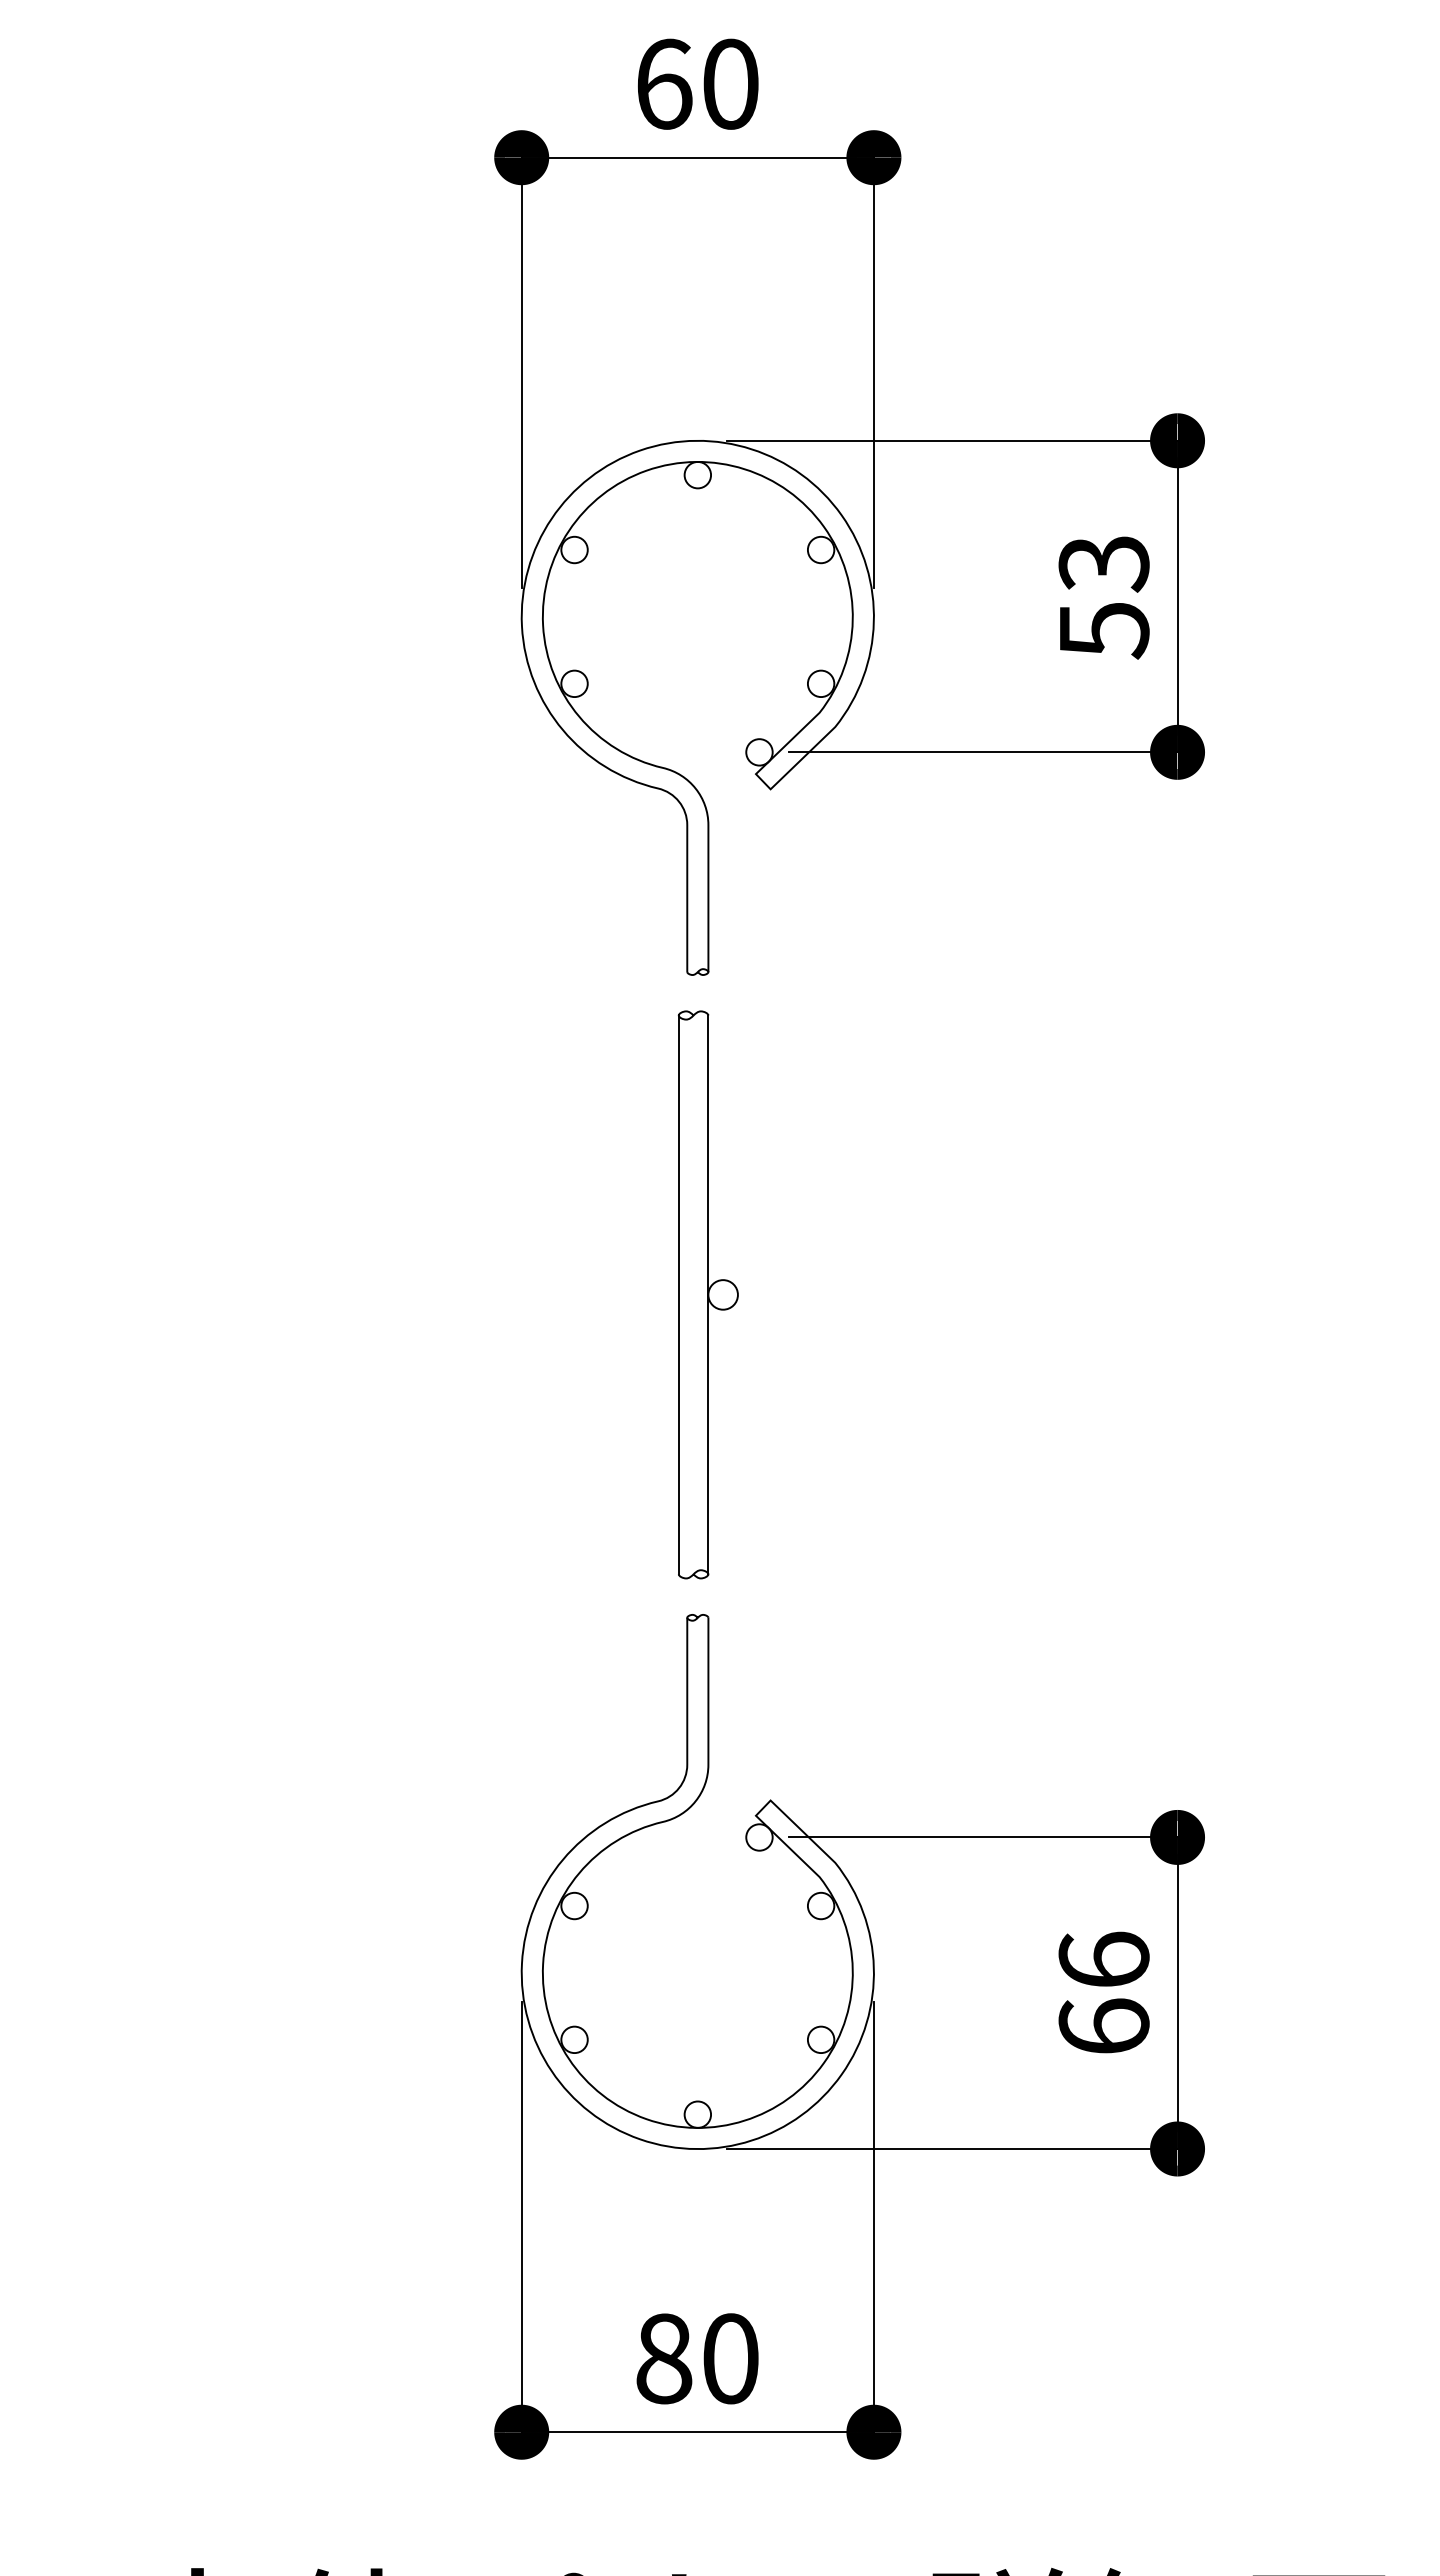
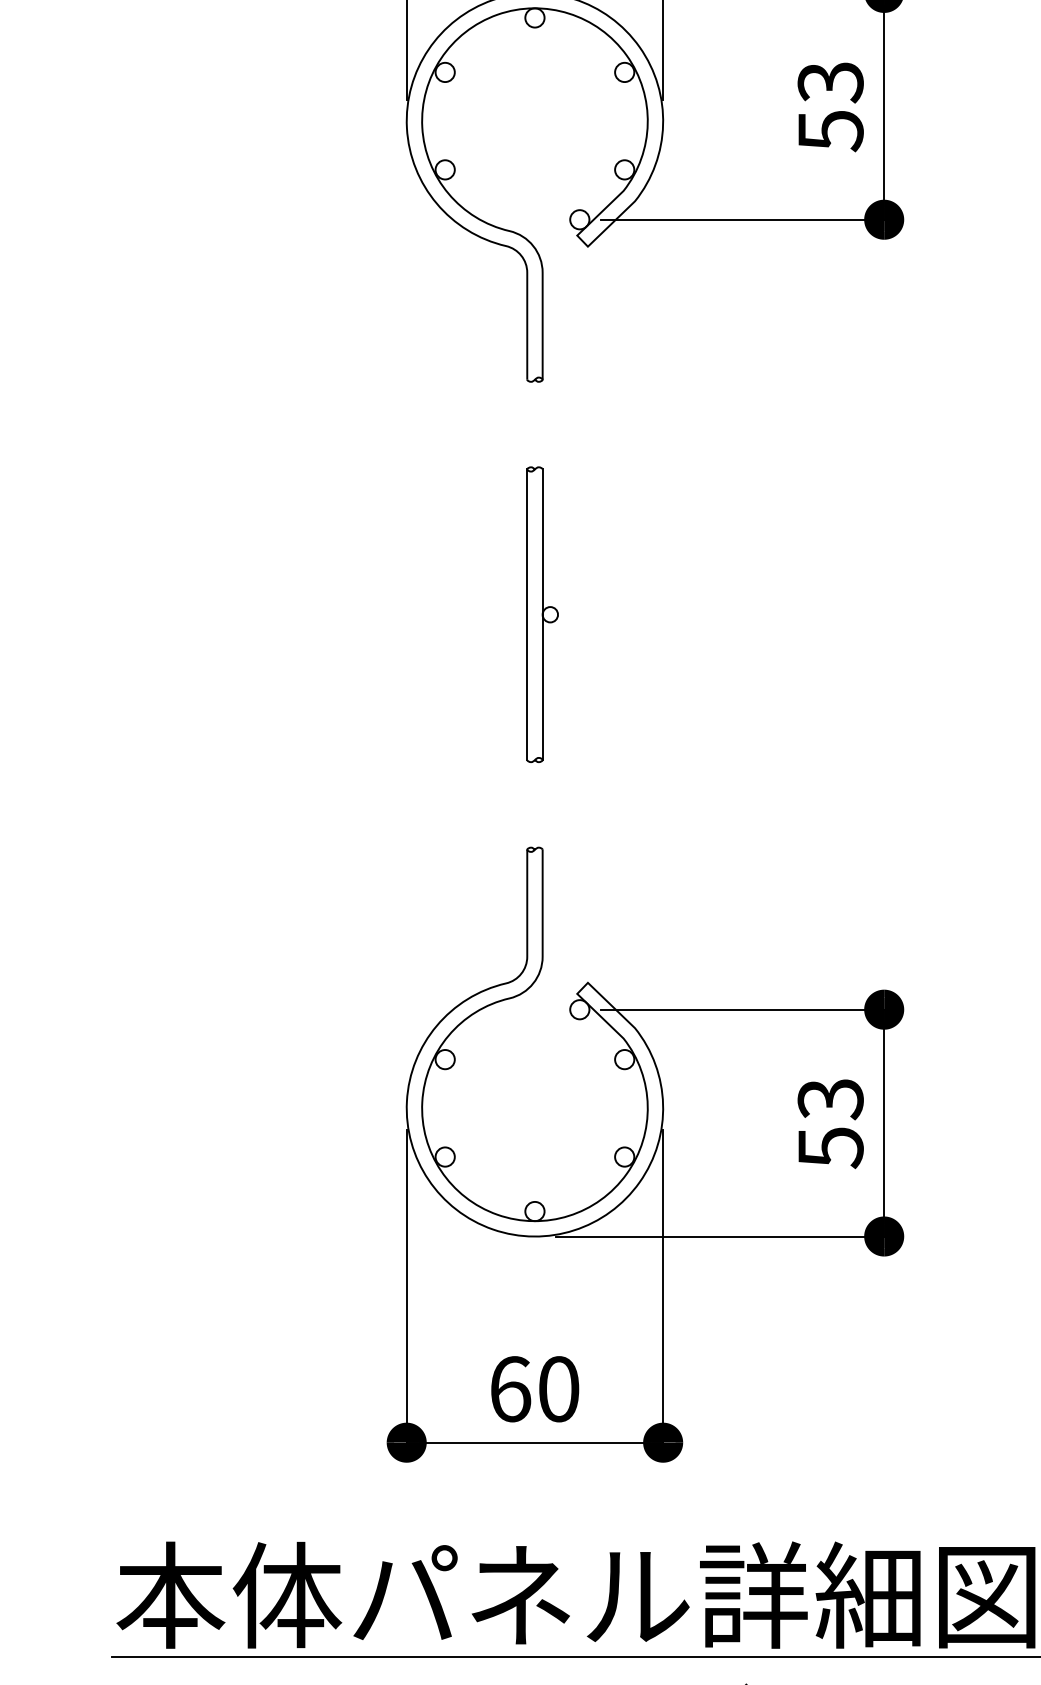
part: (708, 1294) -> (542, 614), size x0.71
text: (1103, 1993) -> (830, 1123), 66 -> 53
text: (664, 2358) -> (510, 1389), 80 -> 60

